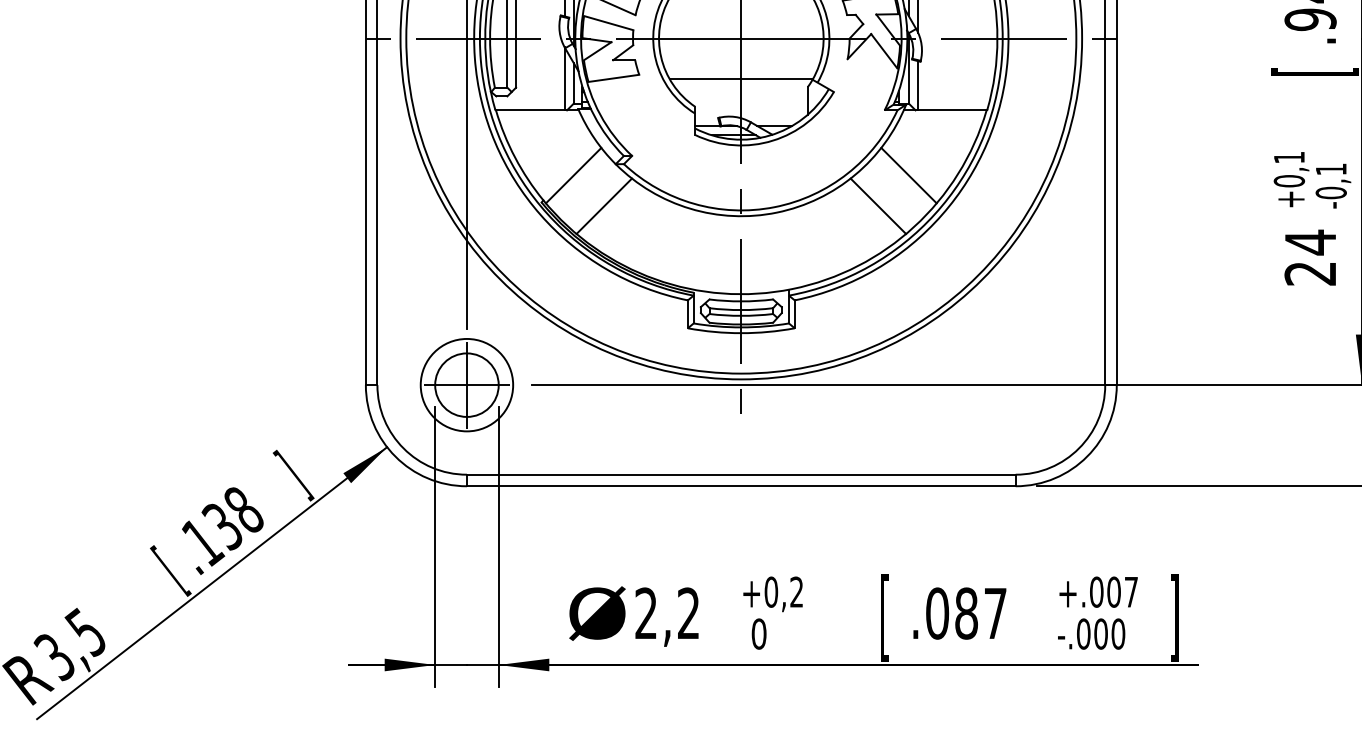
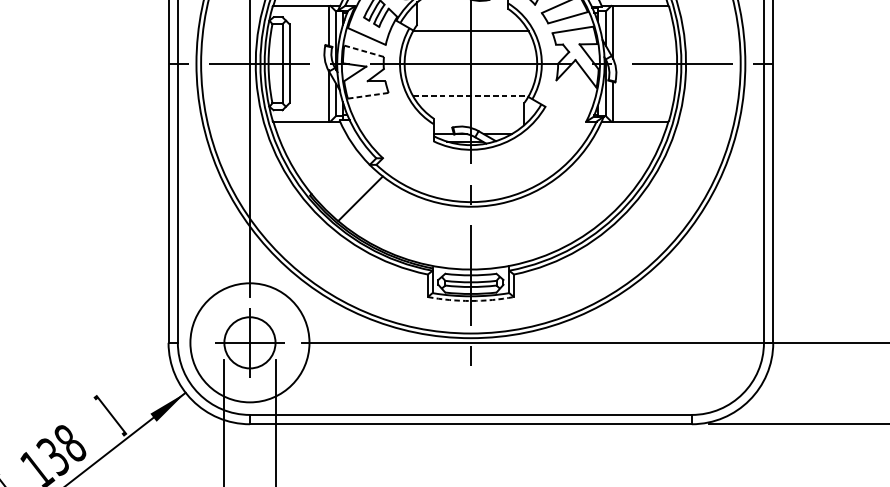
line: (608, 23) -> (363, 51), solid -> dashed
line: (613, 78) -> (367, 95), solid -> dashed
line: (741, 79) -> (471, 96), solid -> dashed
line: (573, 175) -> (335, 173), removed
line: (908, 175) -> (605, 173), removed
line: (878, 206) -> (581, 198), removed
arc: (741, 333) -> (471, 301), solid -> dashed
circle: (466, 384) -> (249, 342), size x1.6

